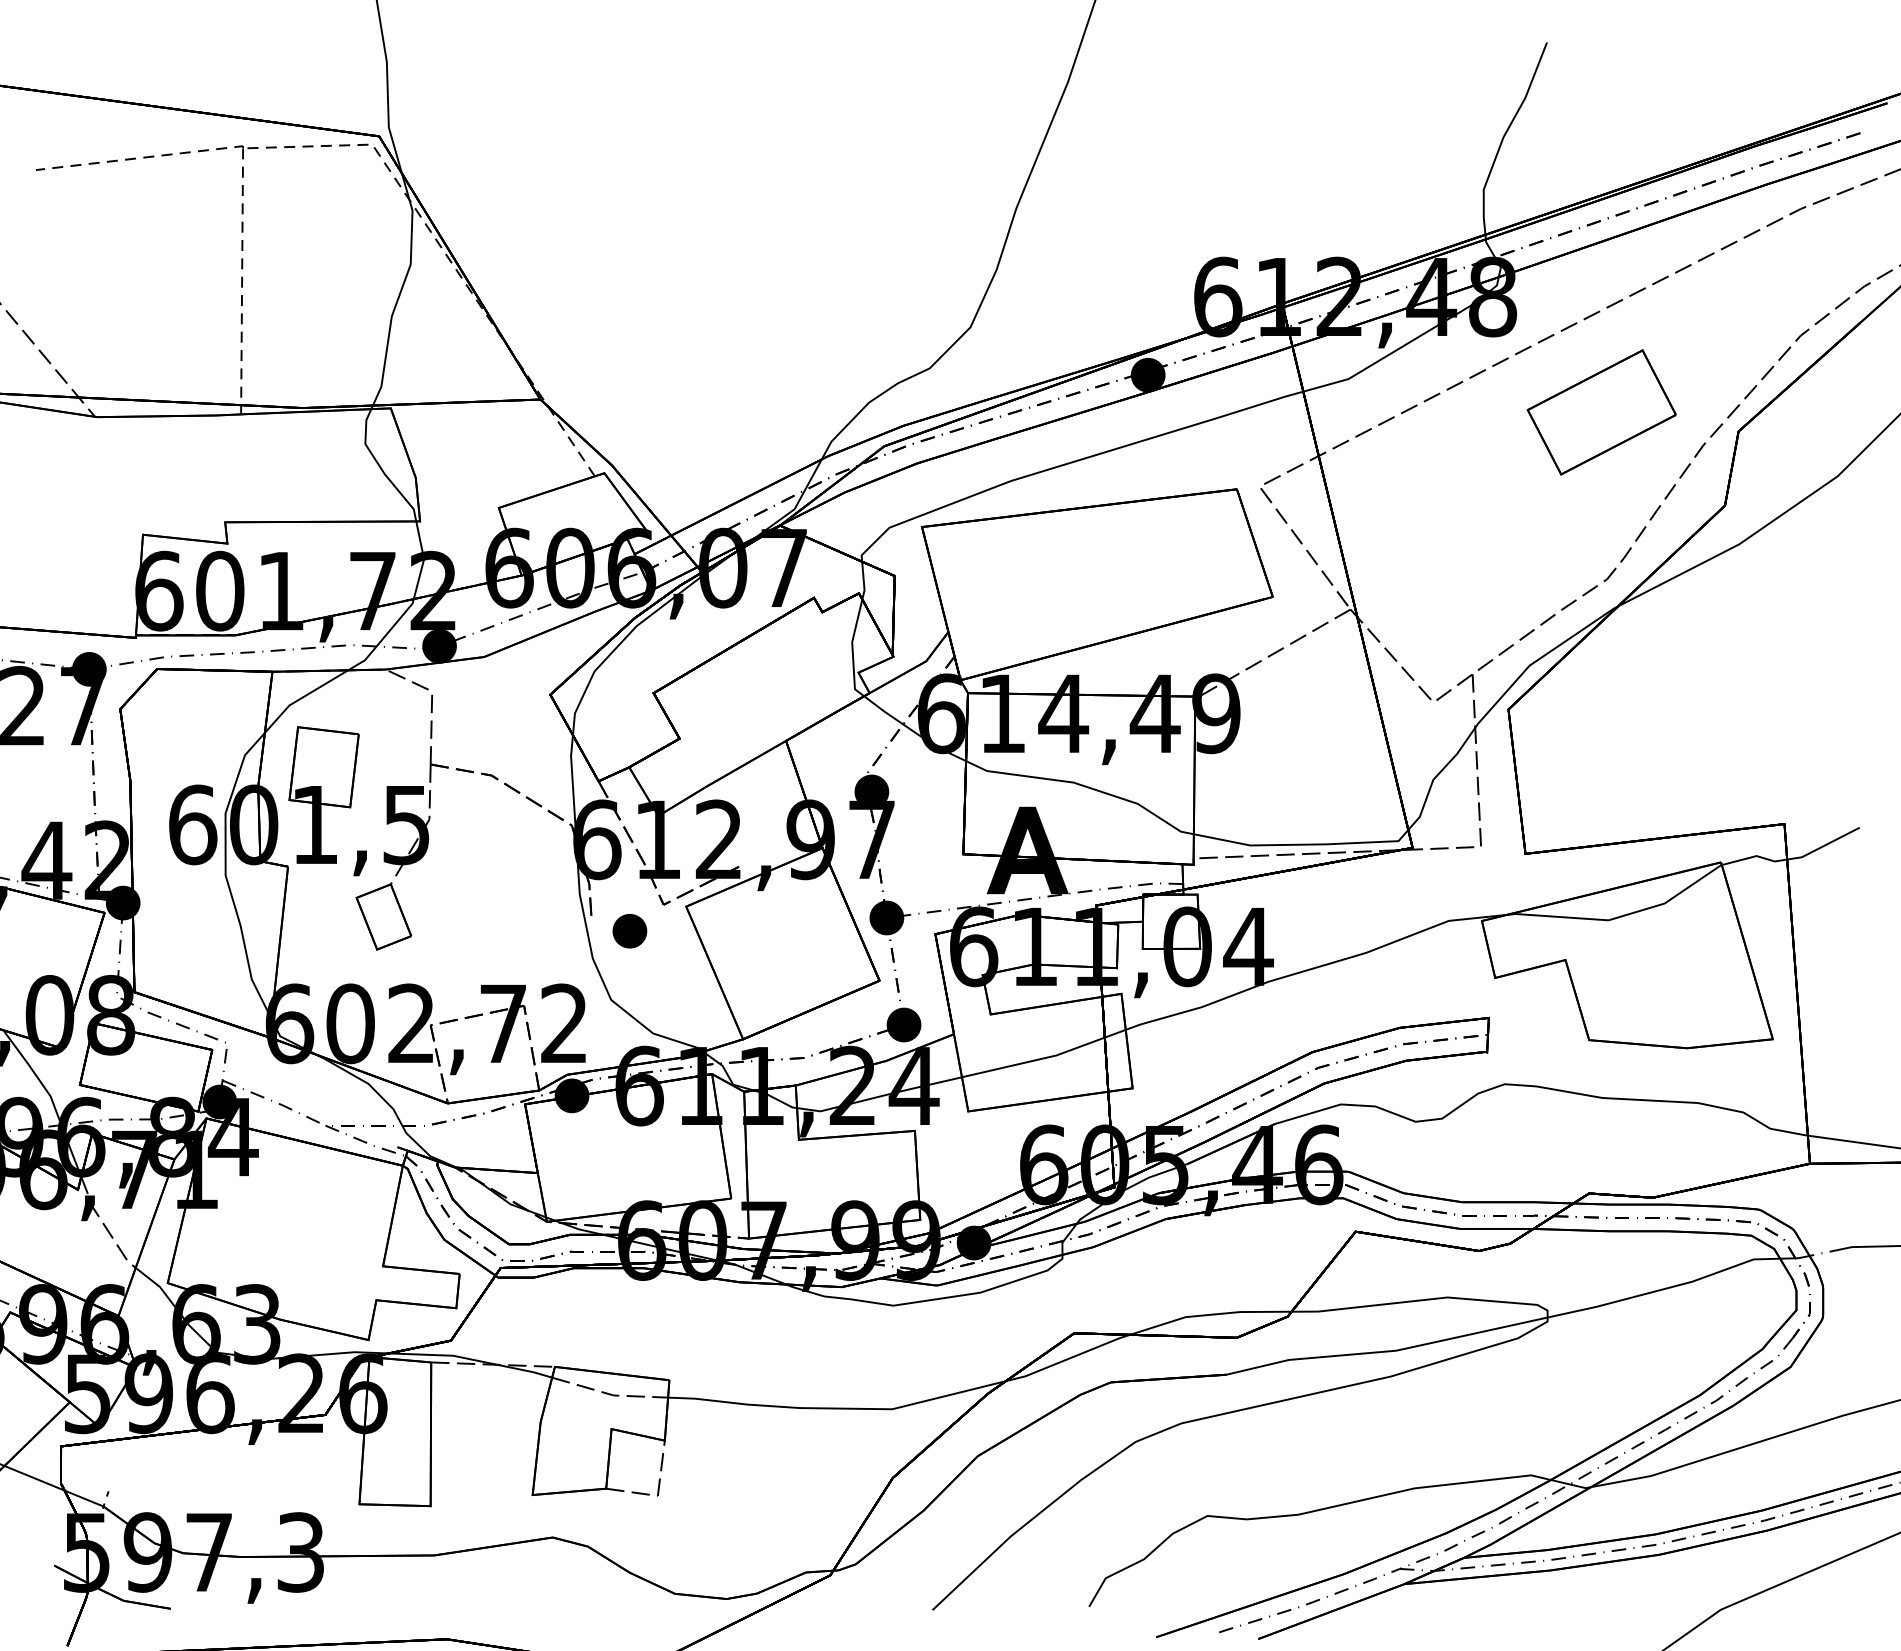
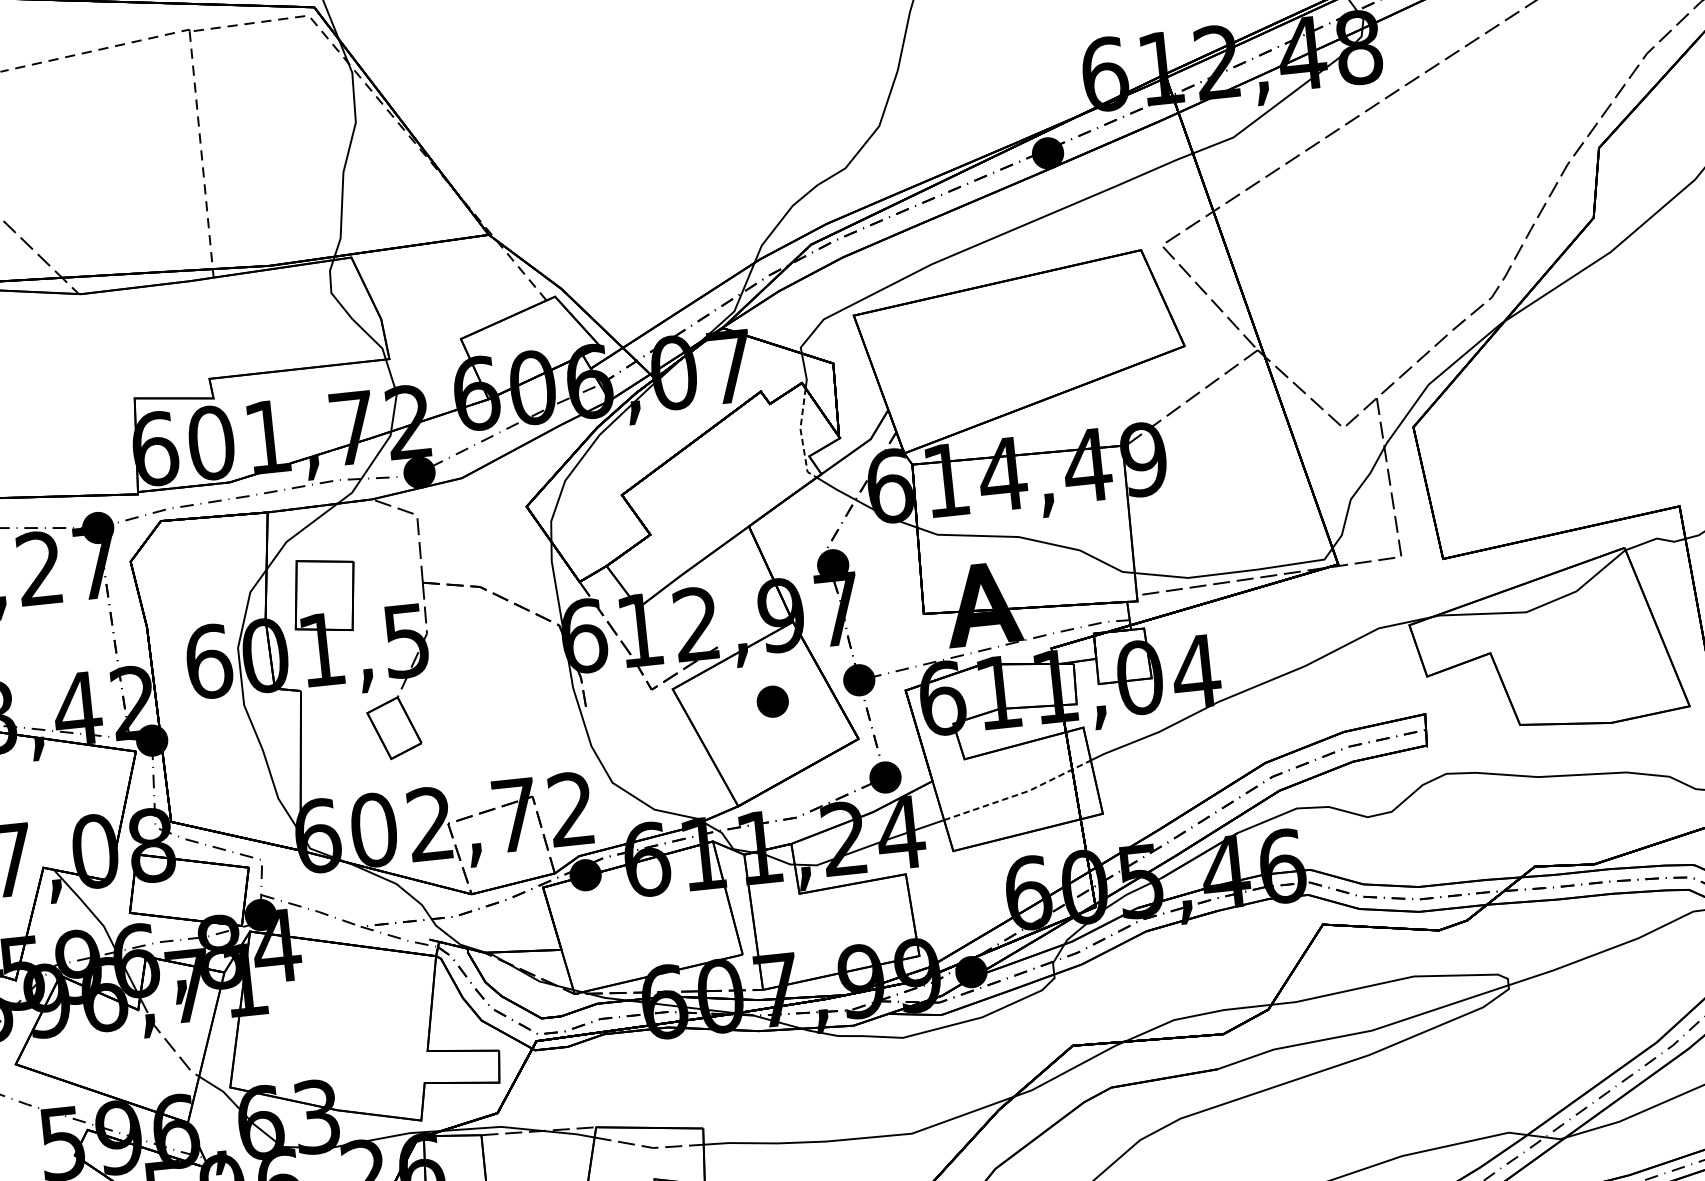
part: (1601, 412) -> (1470, 143), removed
line: (852, 650) -> (801, 436), solid -> dashed
part: (629, 931) -> (772, 702), moved
line: (1046, 1057) -> (1020, 793), solid -> dashed

